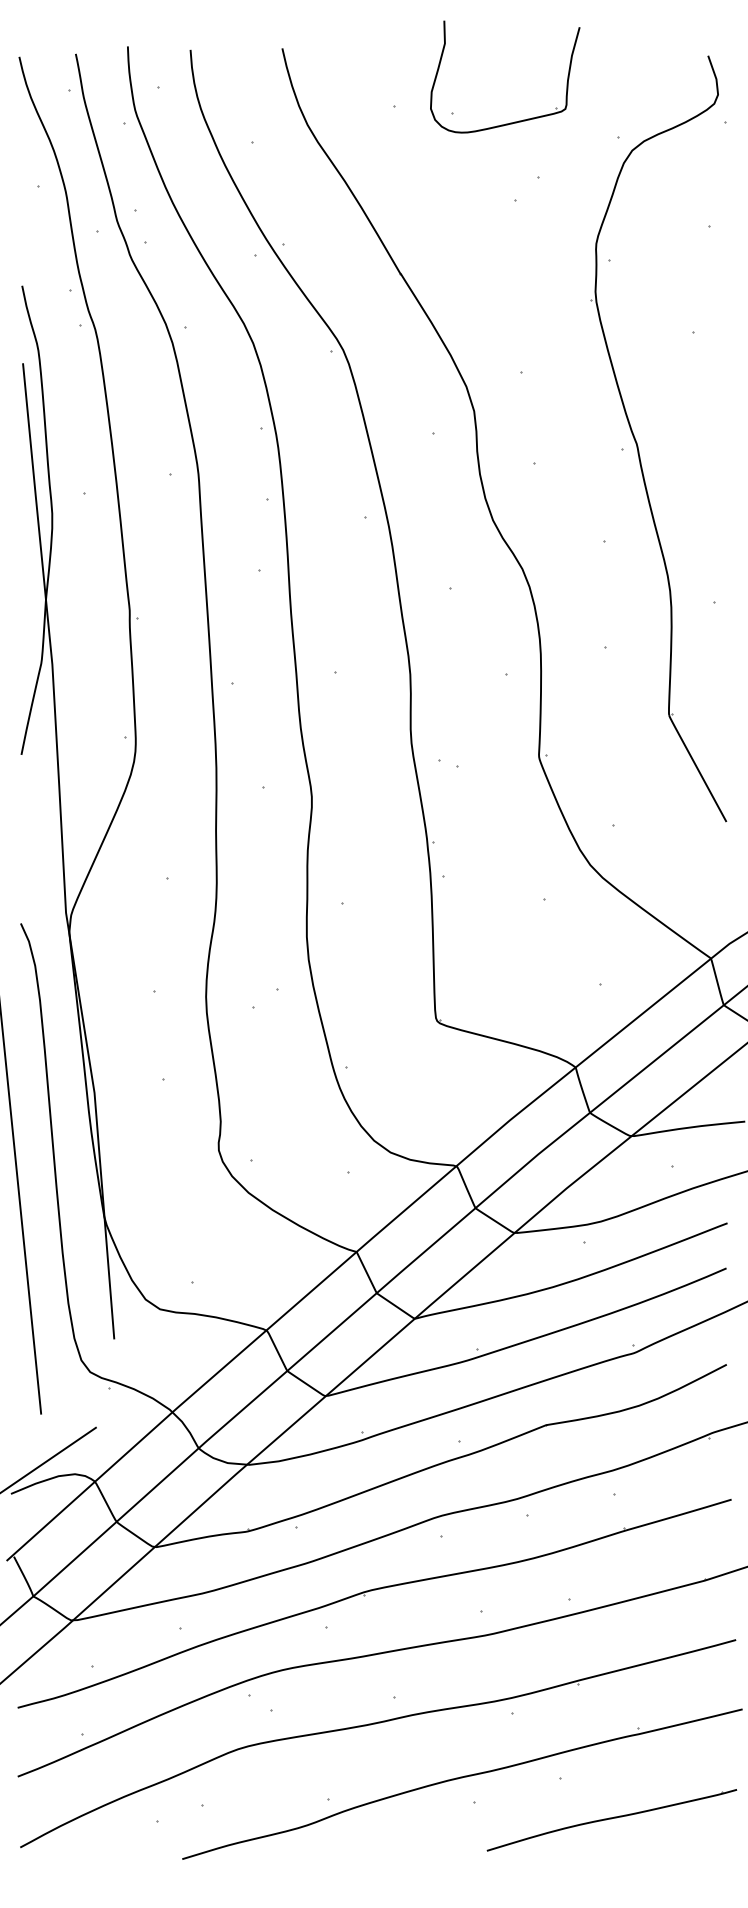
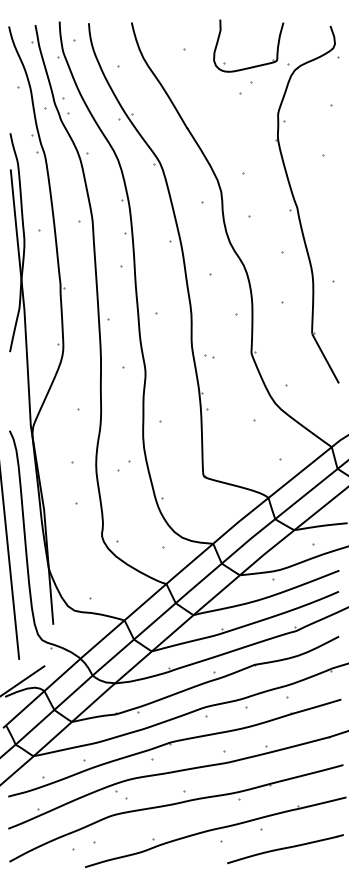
part: (509, 121) -> (250, 66), moved

